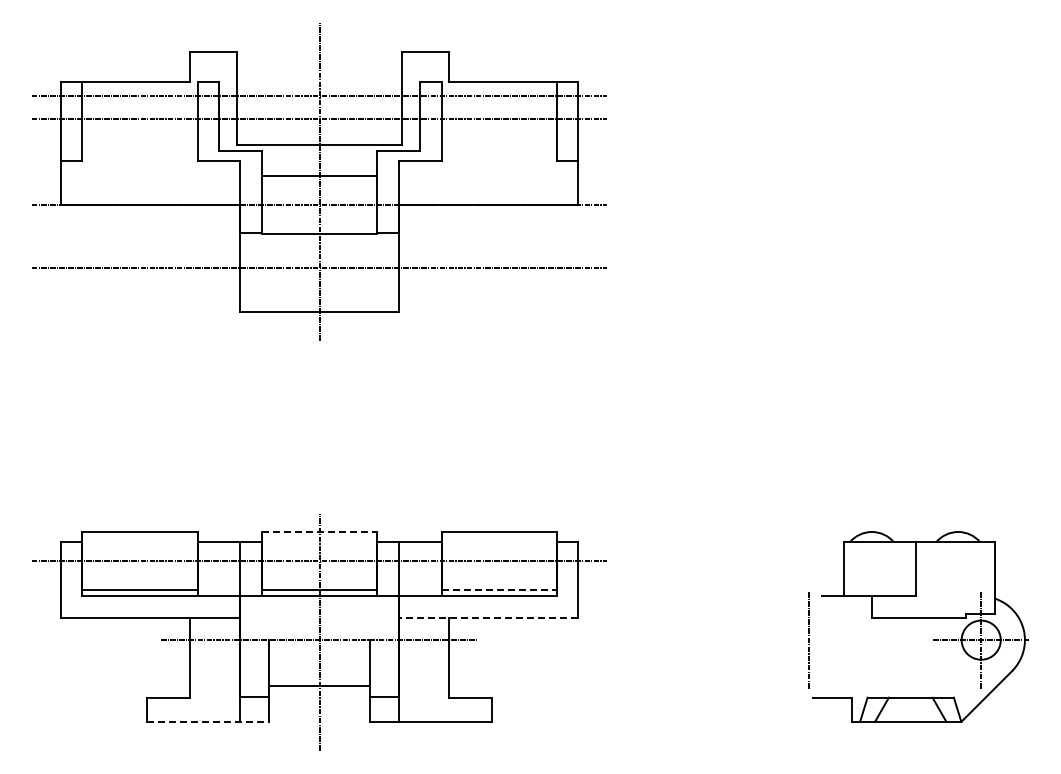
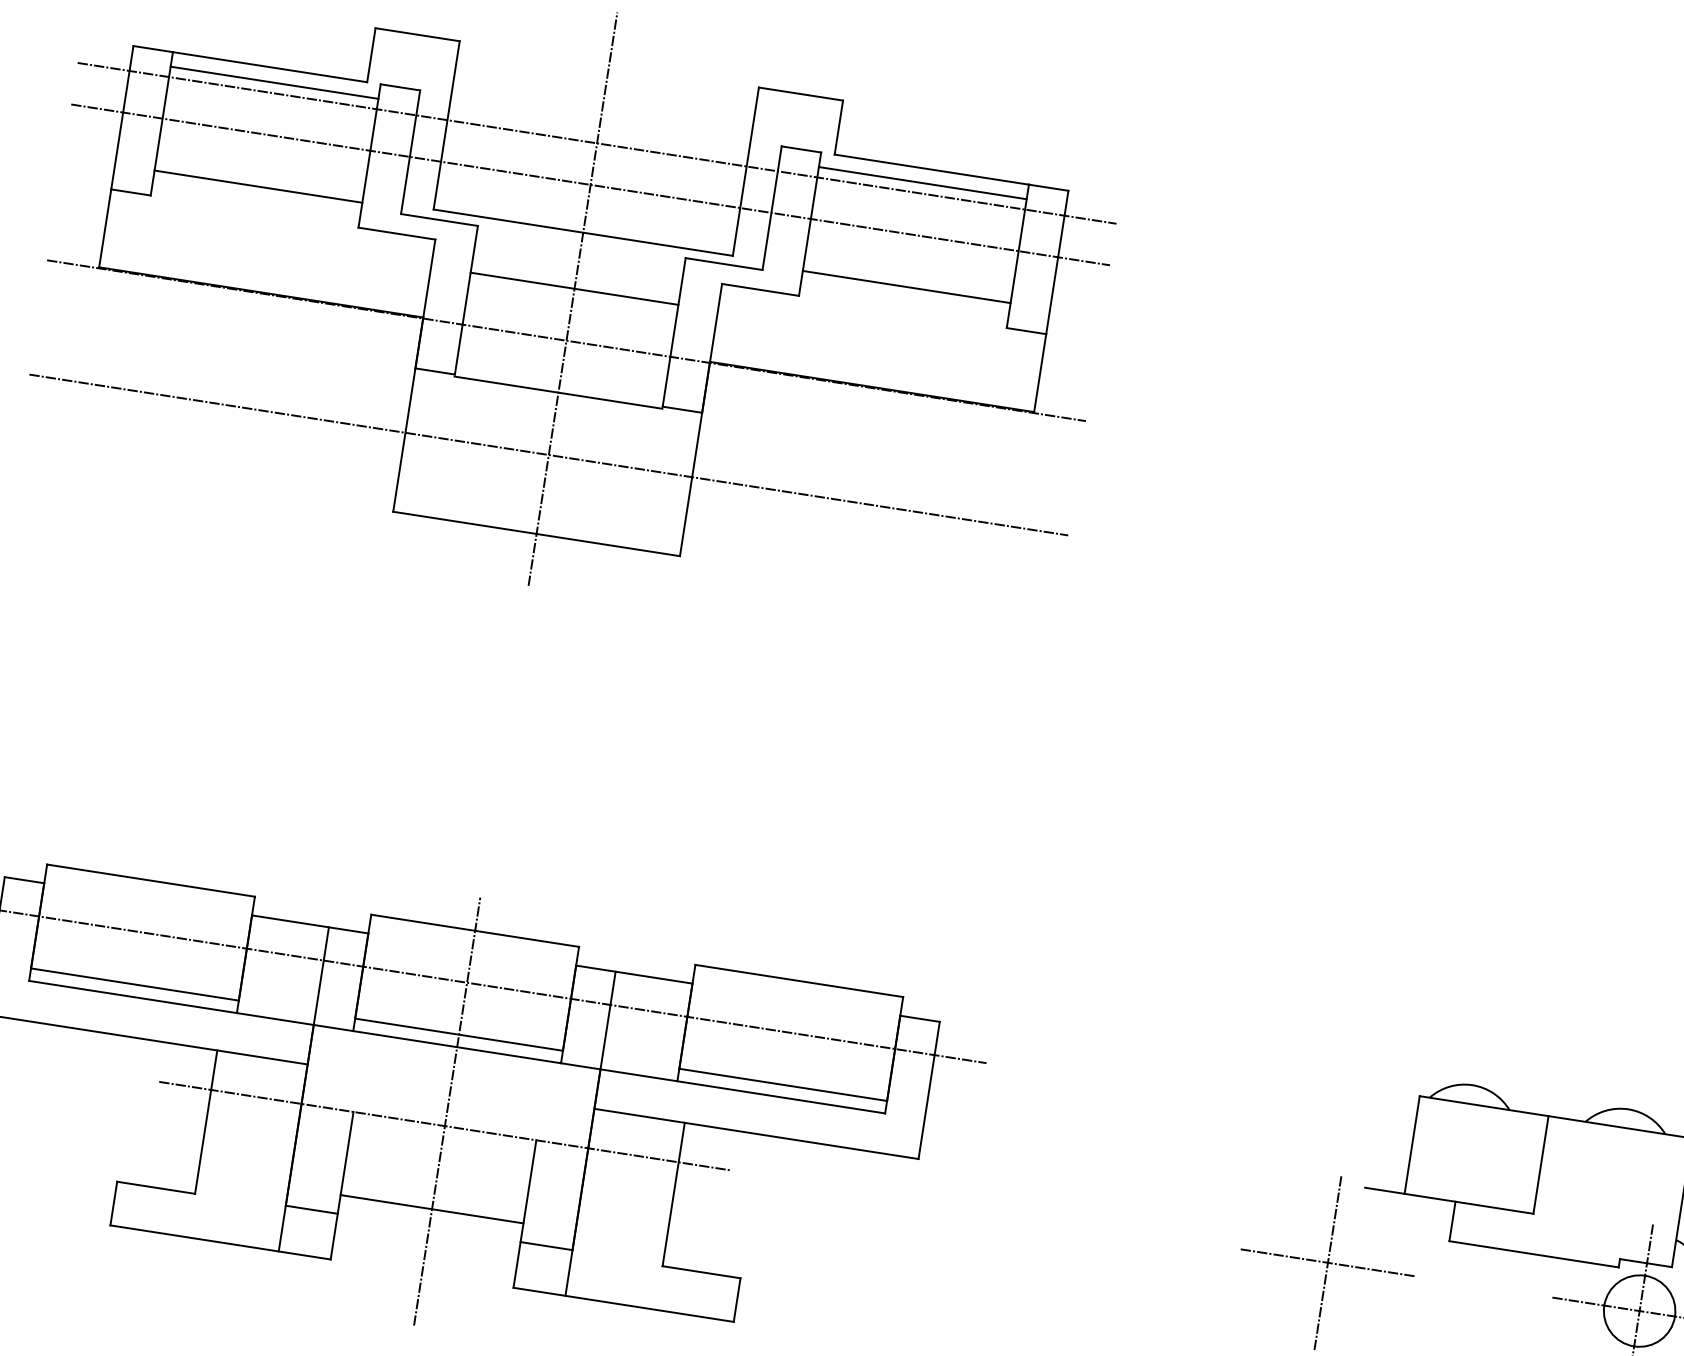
line: (139, 90) -> (273, 83), added
line: (498, 90) -> (921, 183), added
line: (139, 147) -> (257, 186), added
line: (498, 147) -> (905, 286), added
line: (319, 531) -> (475, 929), dashed -> solid
line: (499, 589) -> (784, 1084), dashed -> solid
line: (488, 618) -> (756, 1134), dashed -> solid
line: (808, 640) -> (1327, 1263), added
line: (207, 721) -> (219, 1241), dashed -> solid

